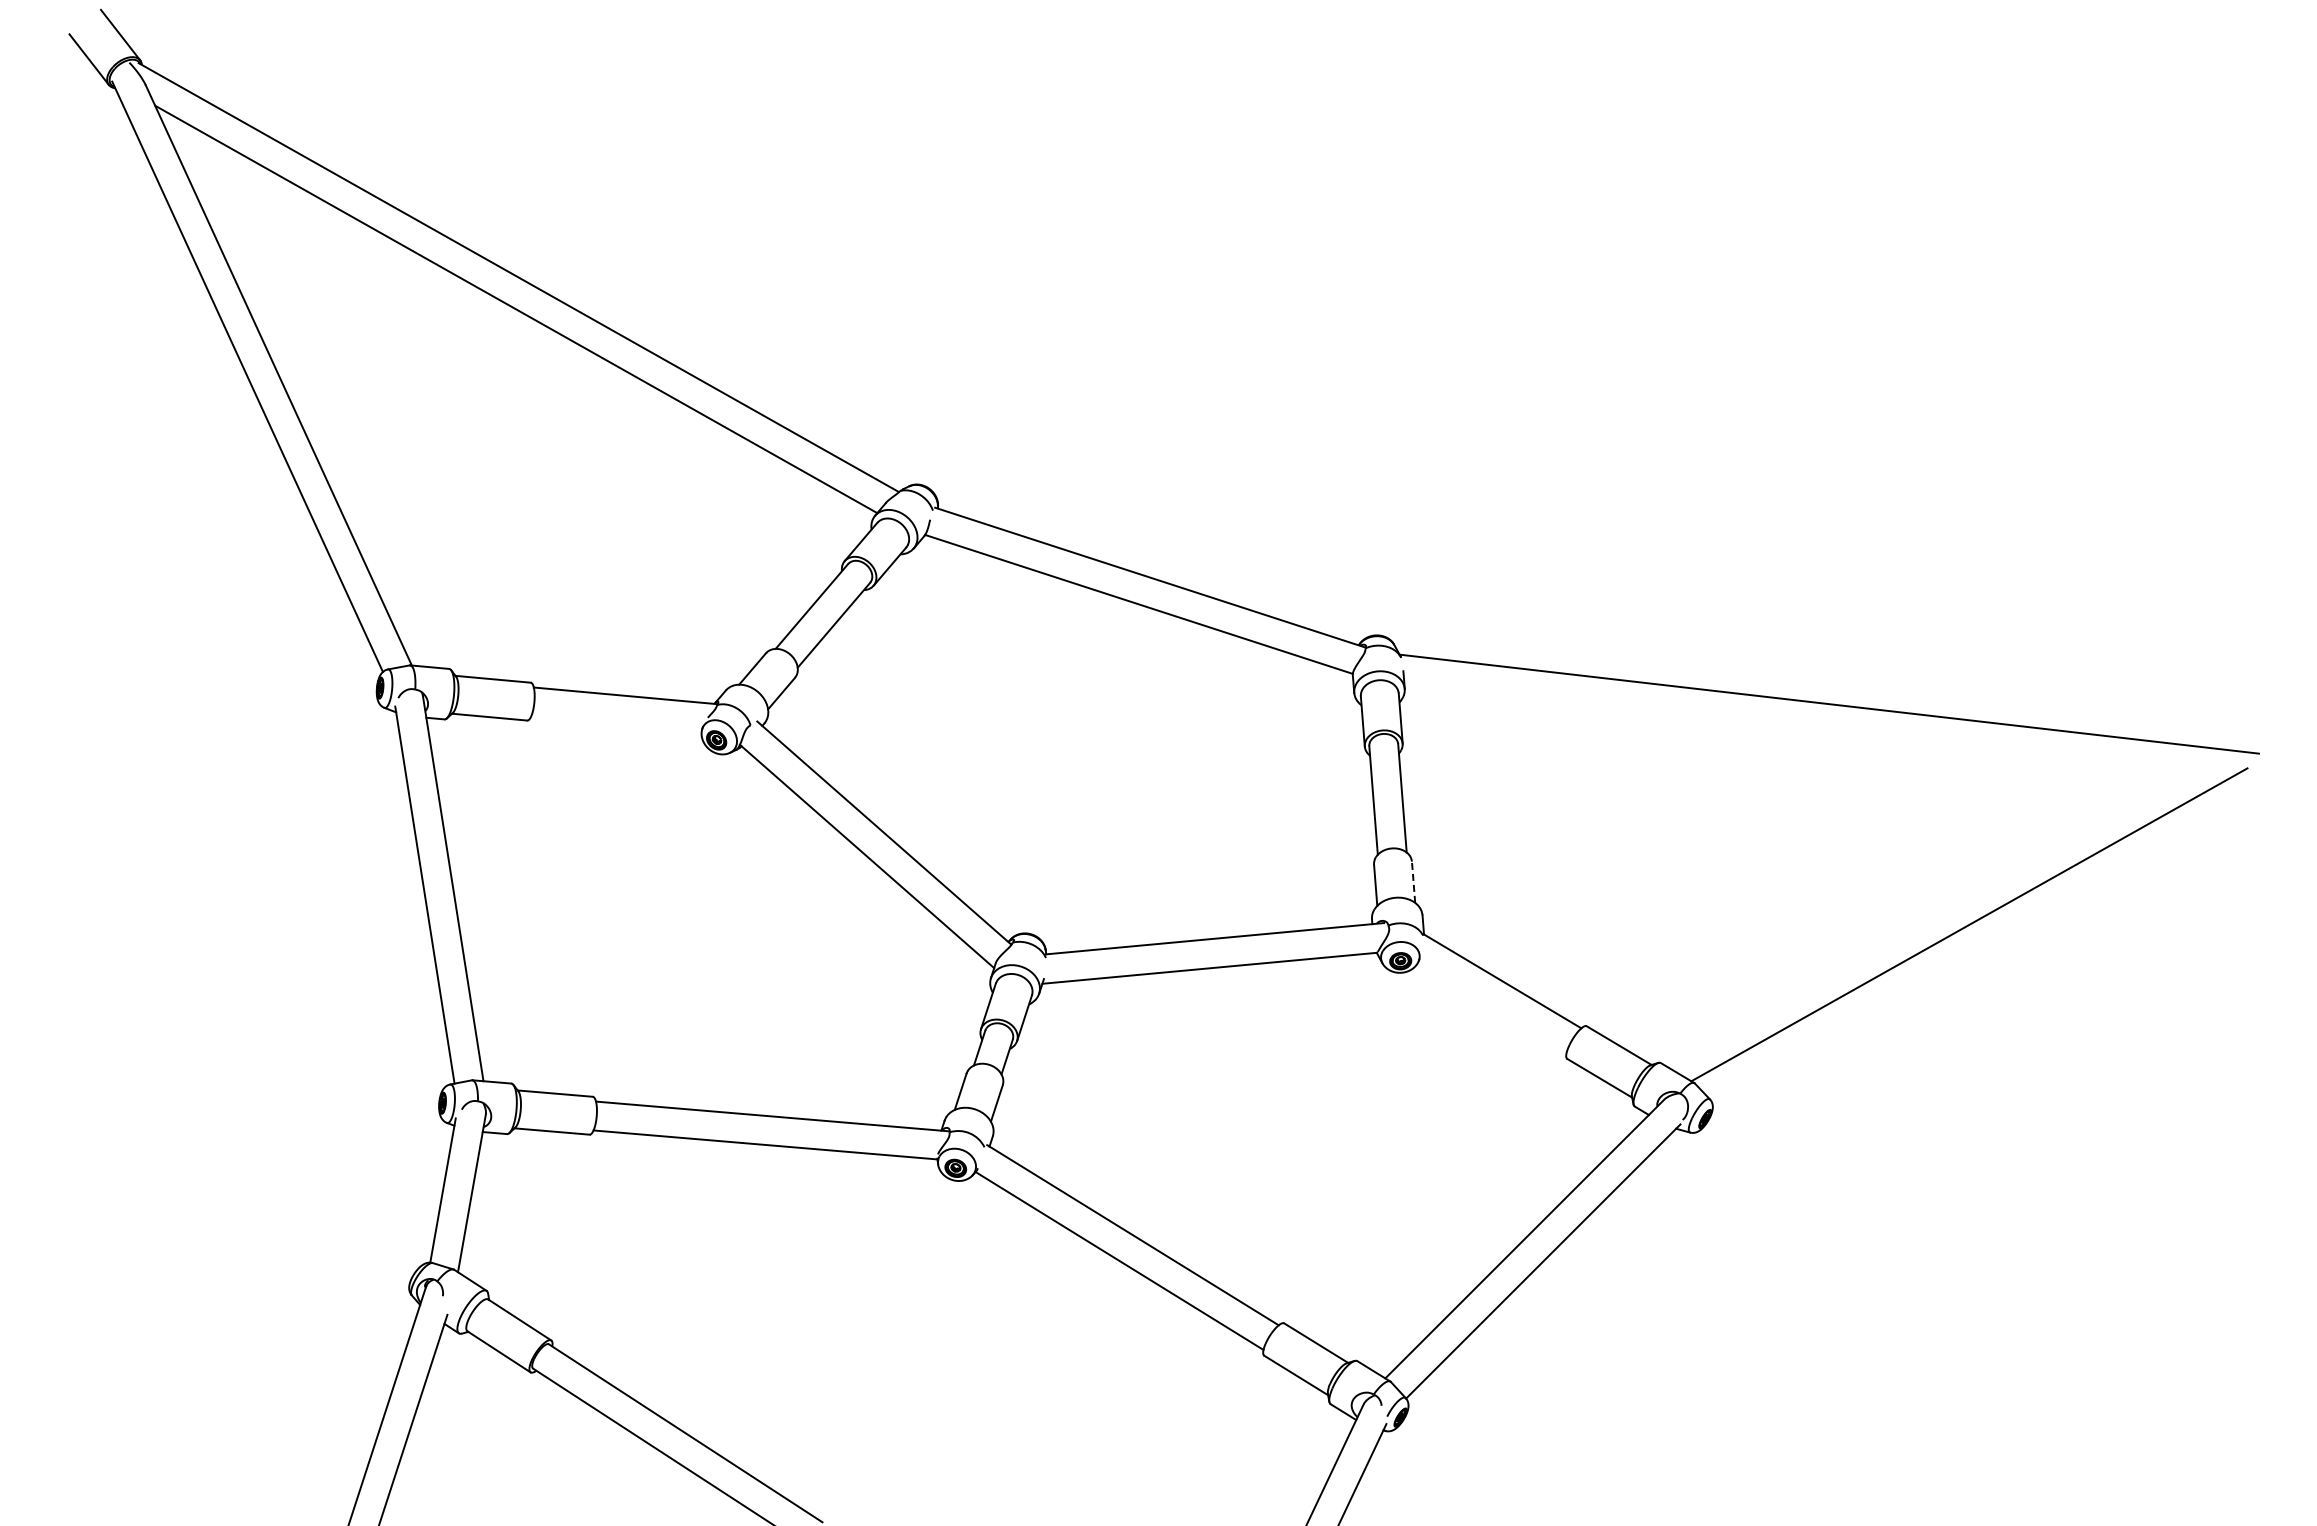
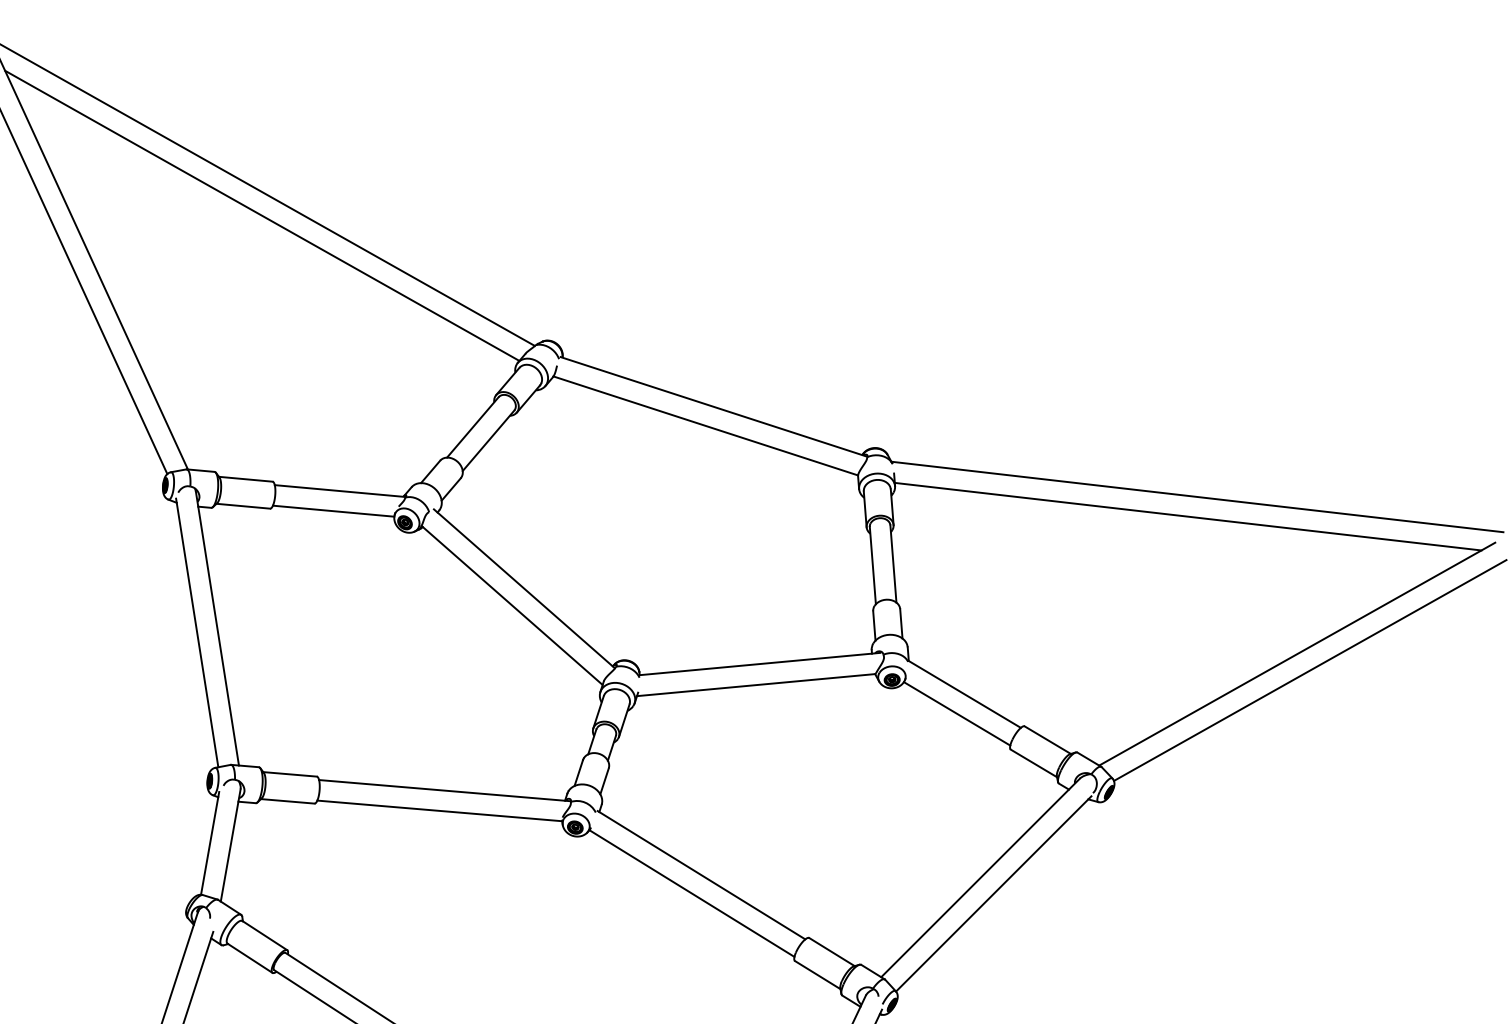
line: (616, 723) -> (333, 510), added
line: (1816, 731) -> (1188, 516), added
line: (1413, 882) -> (901, 624), dashed -> solid
line: (1987, 947) -> (1310, 670), added
line: (1491, 1008) -> (956, 713), added

